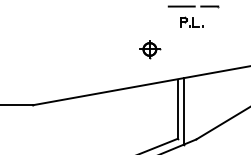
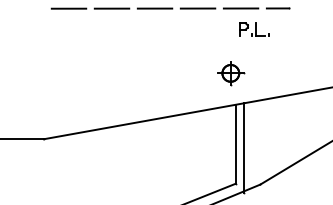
line: (51, 6) -> (68, 8), added
line: (83, 6) -> (111, 8), added
line: (116, 6) -> (154, 8), added
line: (148, 6) -> (197, 8), added
part: (150, 49) -> (231, 73), moved

